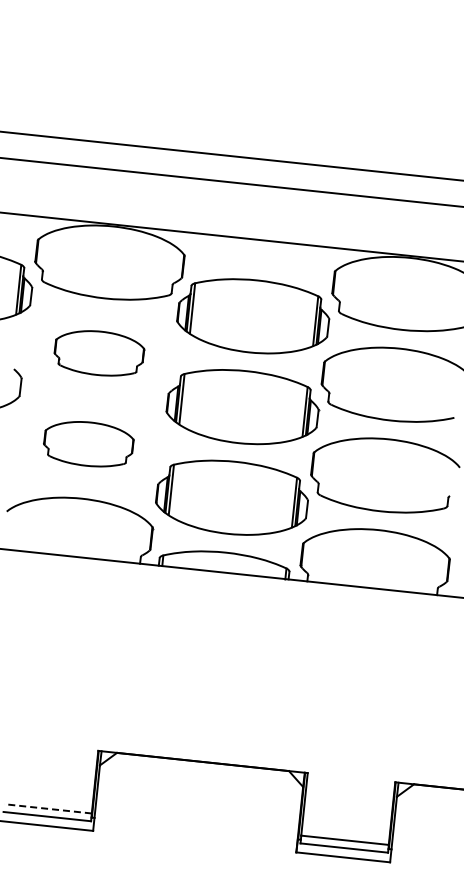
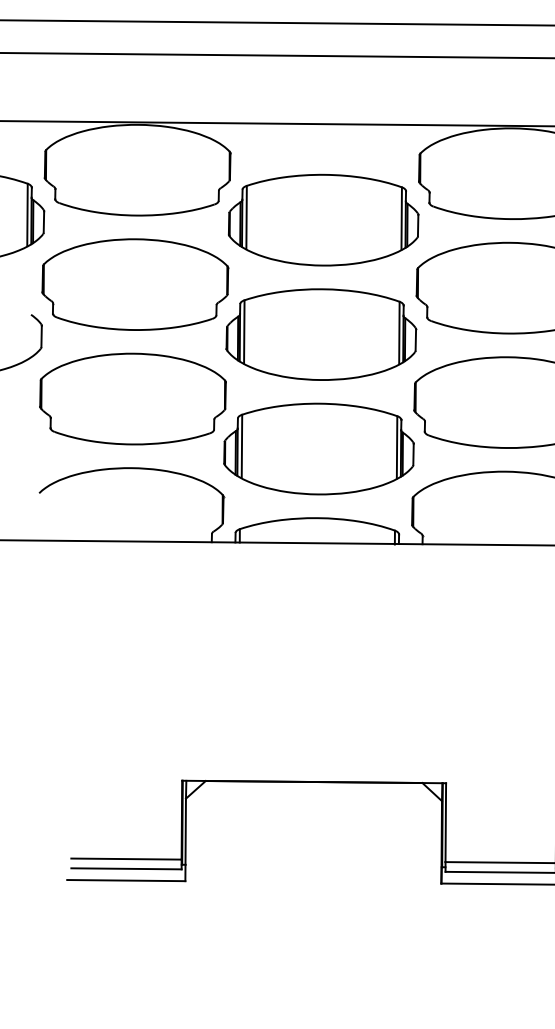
part: (99, 353) -> (135, 284), size x1.67
part: (88, 444) -> (133, 399), size x1.67
line: (47, 808) -> (125, 858), dashed -> solid

